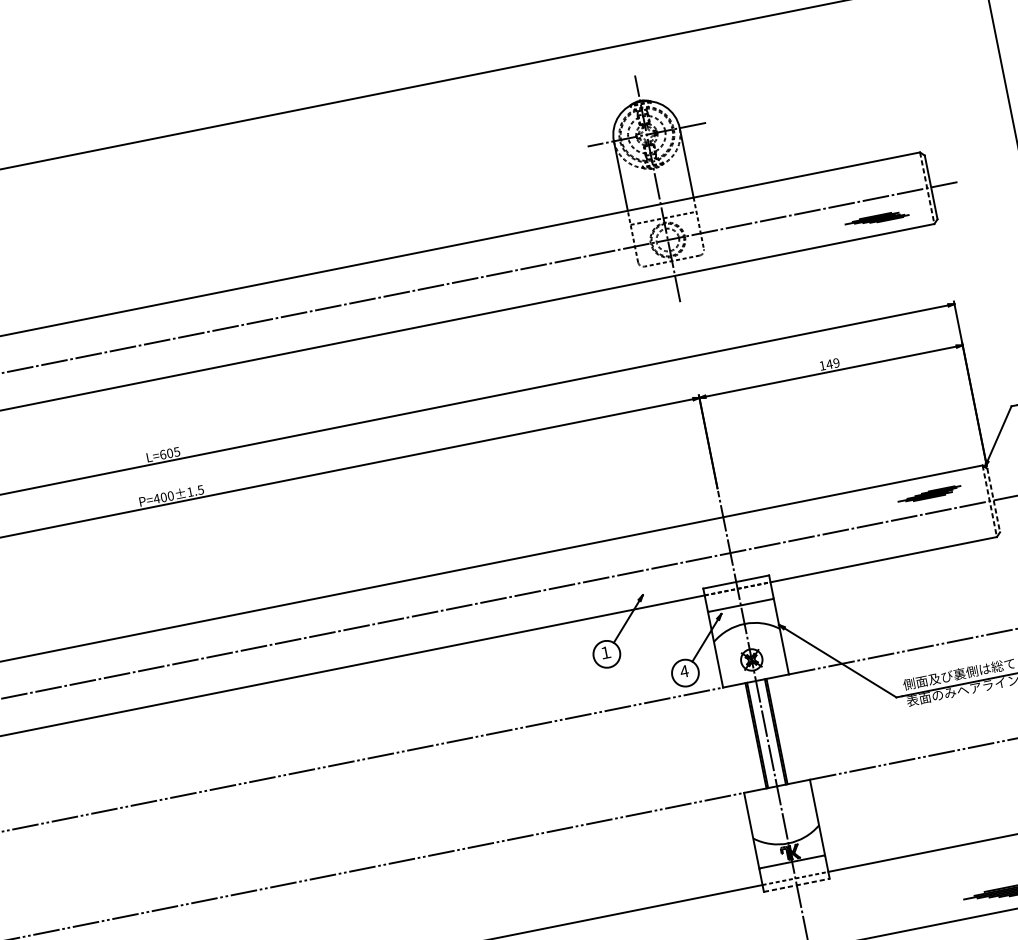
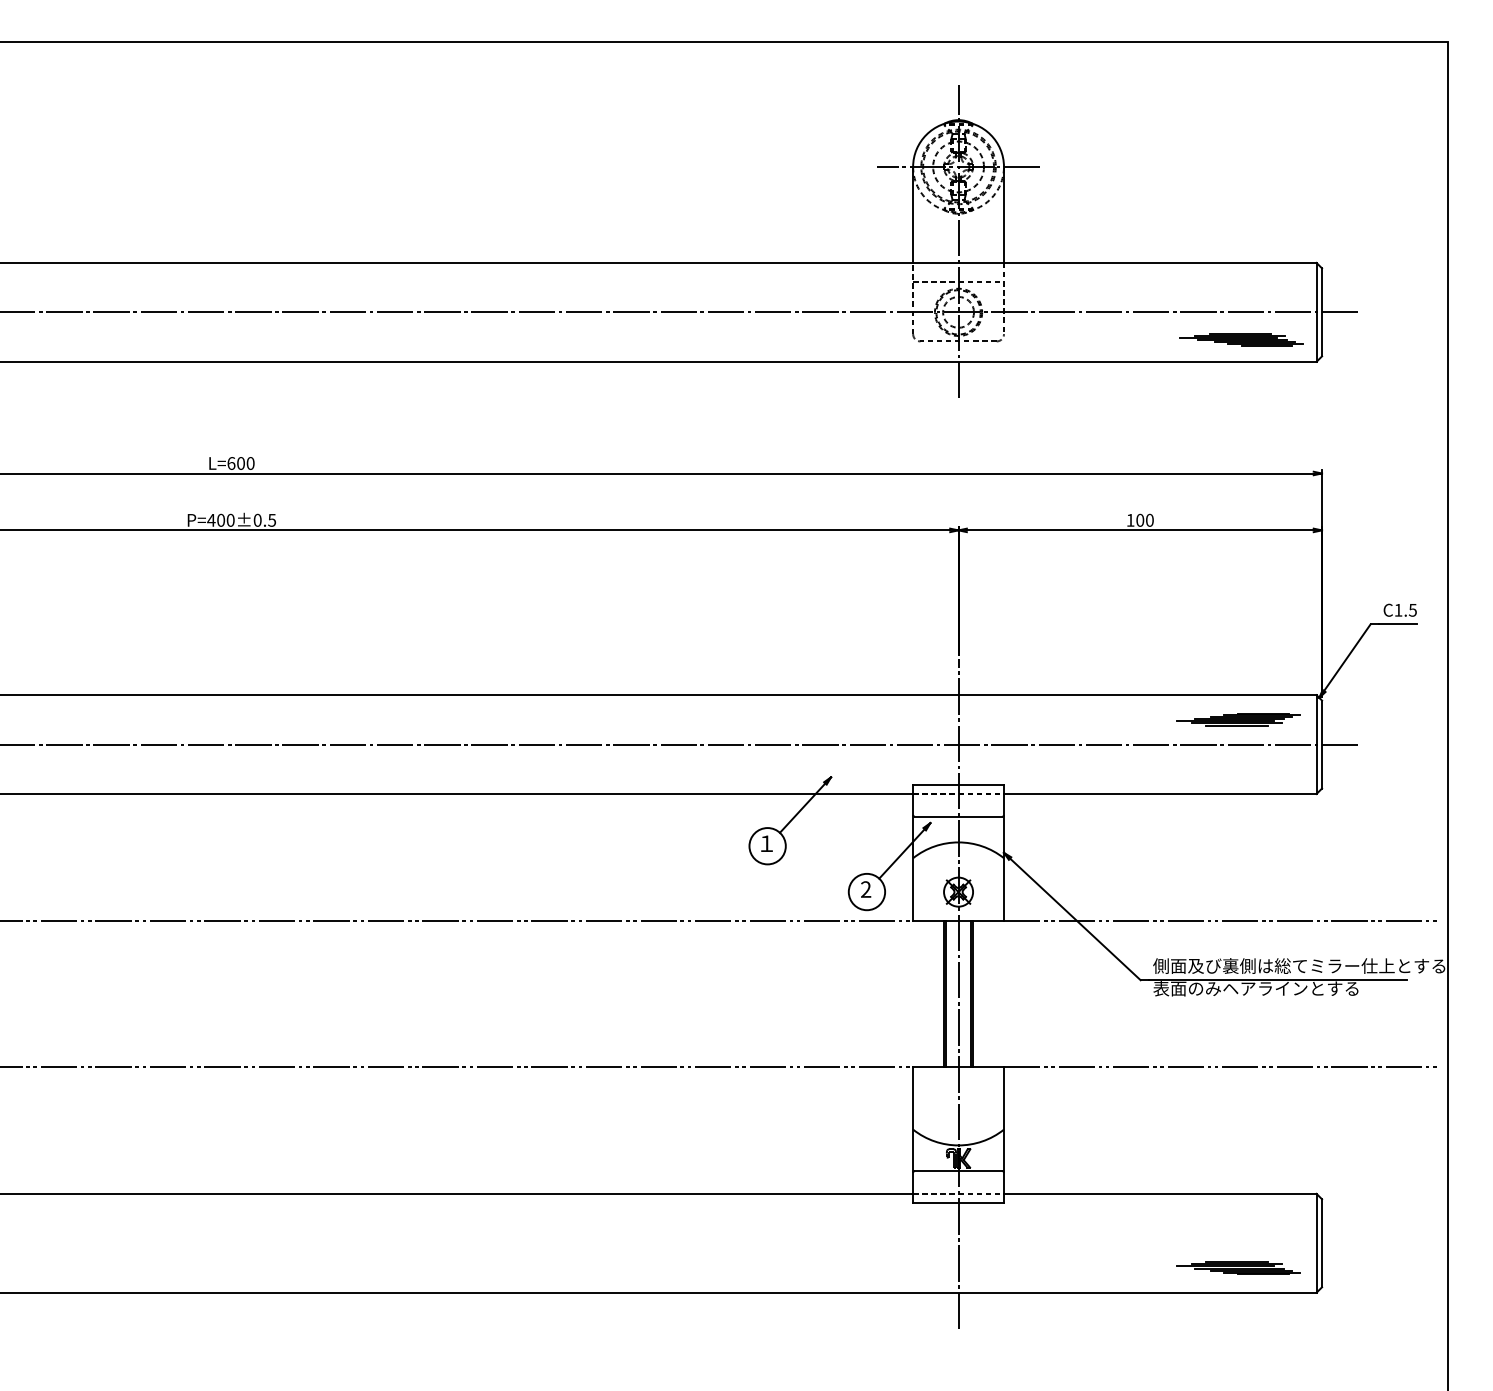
line: (927, 188) -> (1316, 312), dashed -> solid
part: (876, 218) -> (1241, 339), size x1.43
text: (832, 363) -> (1144, 519), 149 -> 100
text: (176, 451) -> (250, 463), L=605 -> L=600
text: (190, 491) -> (257, 519), P=400±1.5 -> P=400±0.5
part: (929, 494) -> (1238, 719), size x1.43
line: (994, 500) -> (1322, 744), dashed -> solid
line: (989, 501) -> (1316, 745), dashed -> solid
text: (684, 671) -> (865, 889), 4 -> 2
line: (797, 885) -> (959, 1203), dashed -> solid

